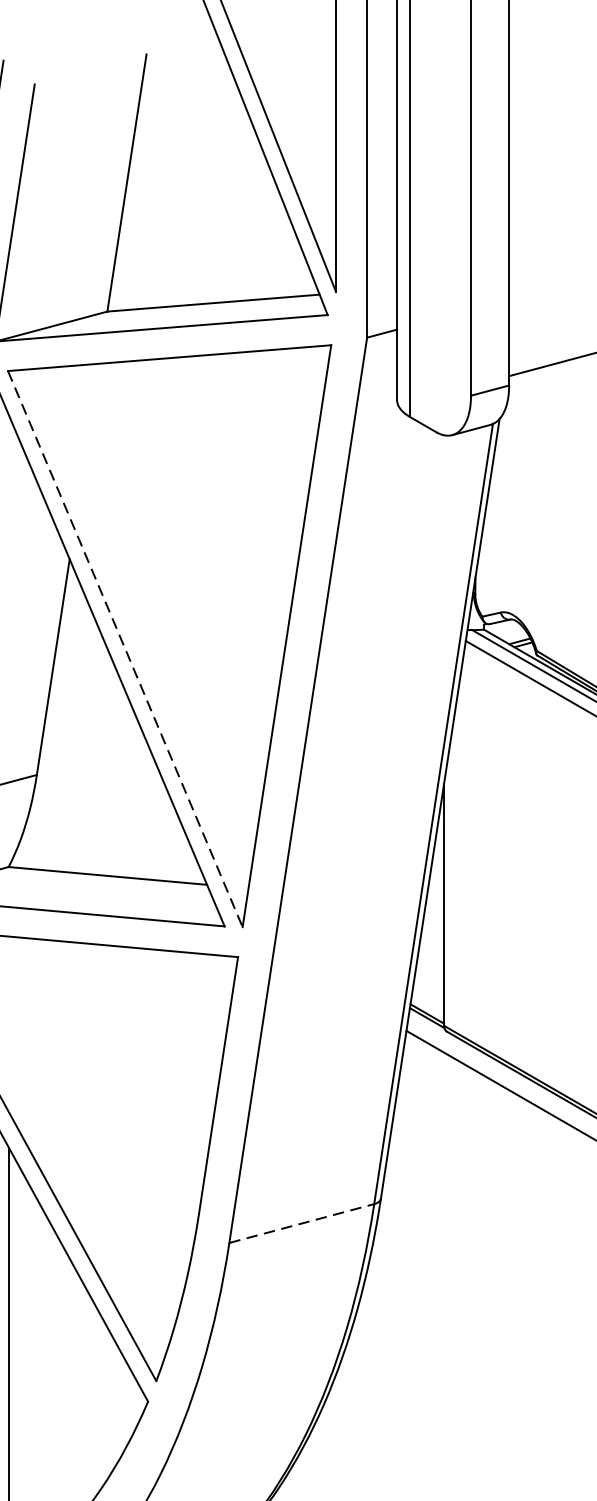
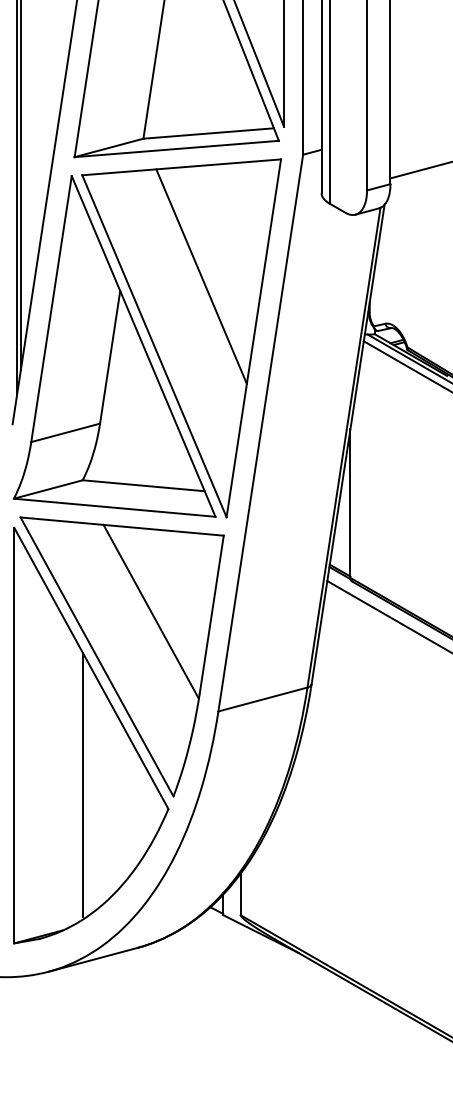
line: (201, 535) -> (201, 276), added
line: (125, 649) -> (154, 346), dashed -> solid
line: (118, 1080) -> (150, 611), added
line: (302, 1223) -> (263, 699), dashed -> solid

